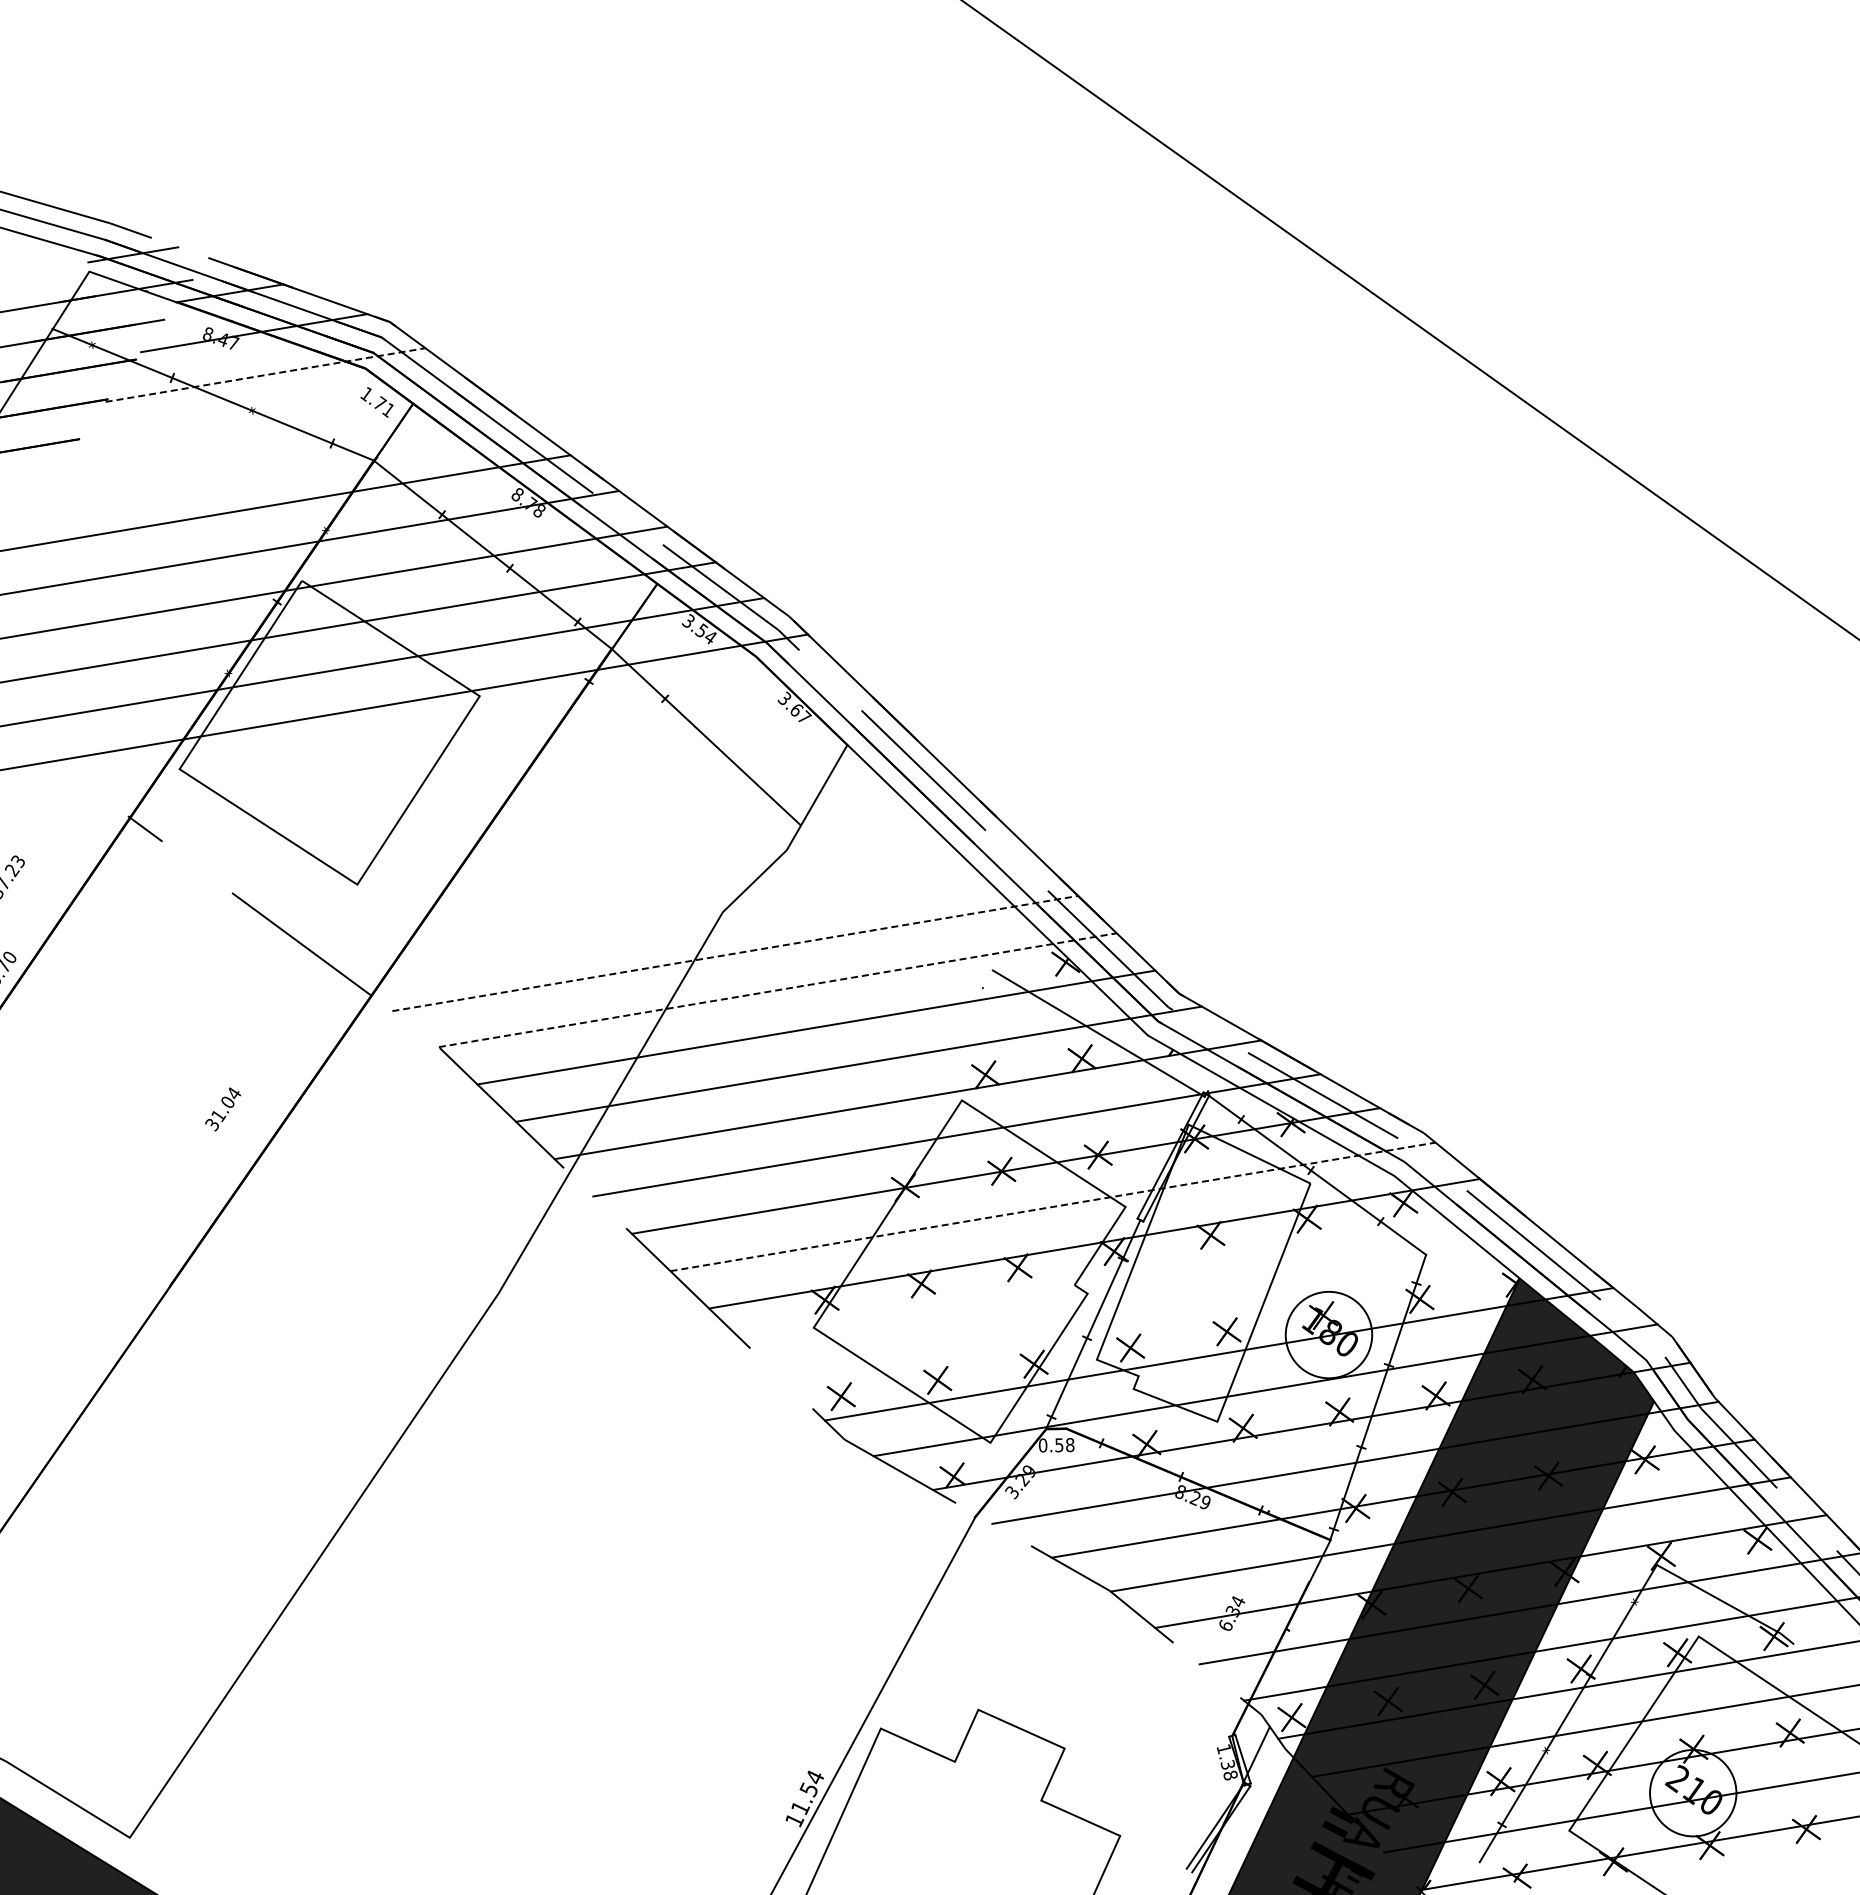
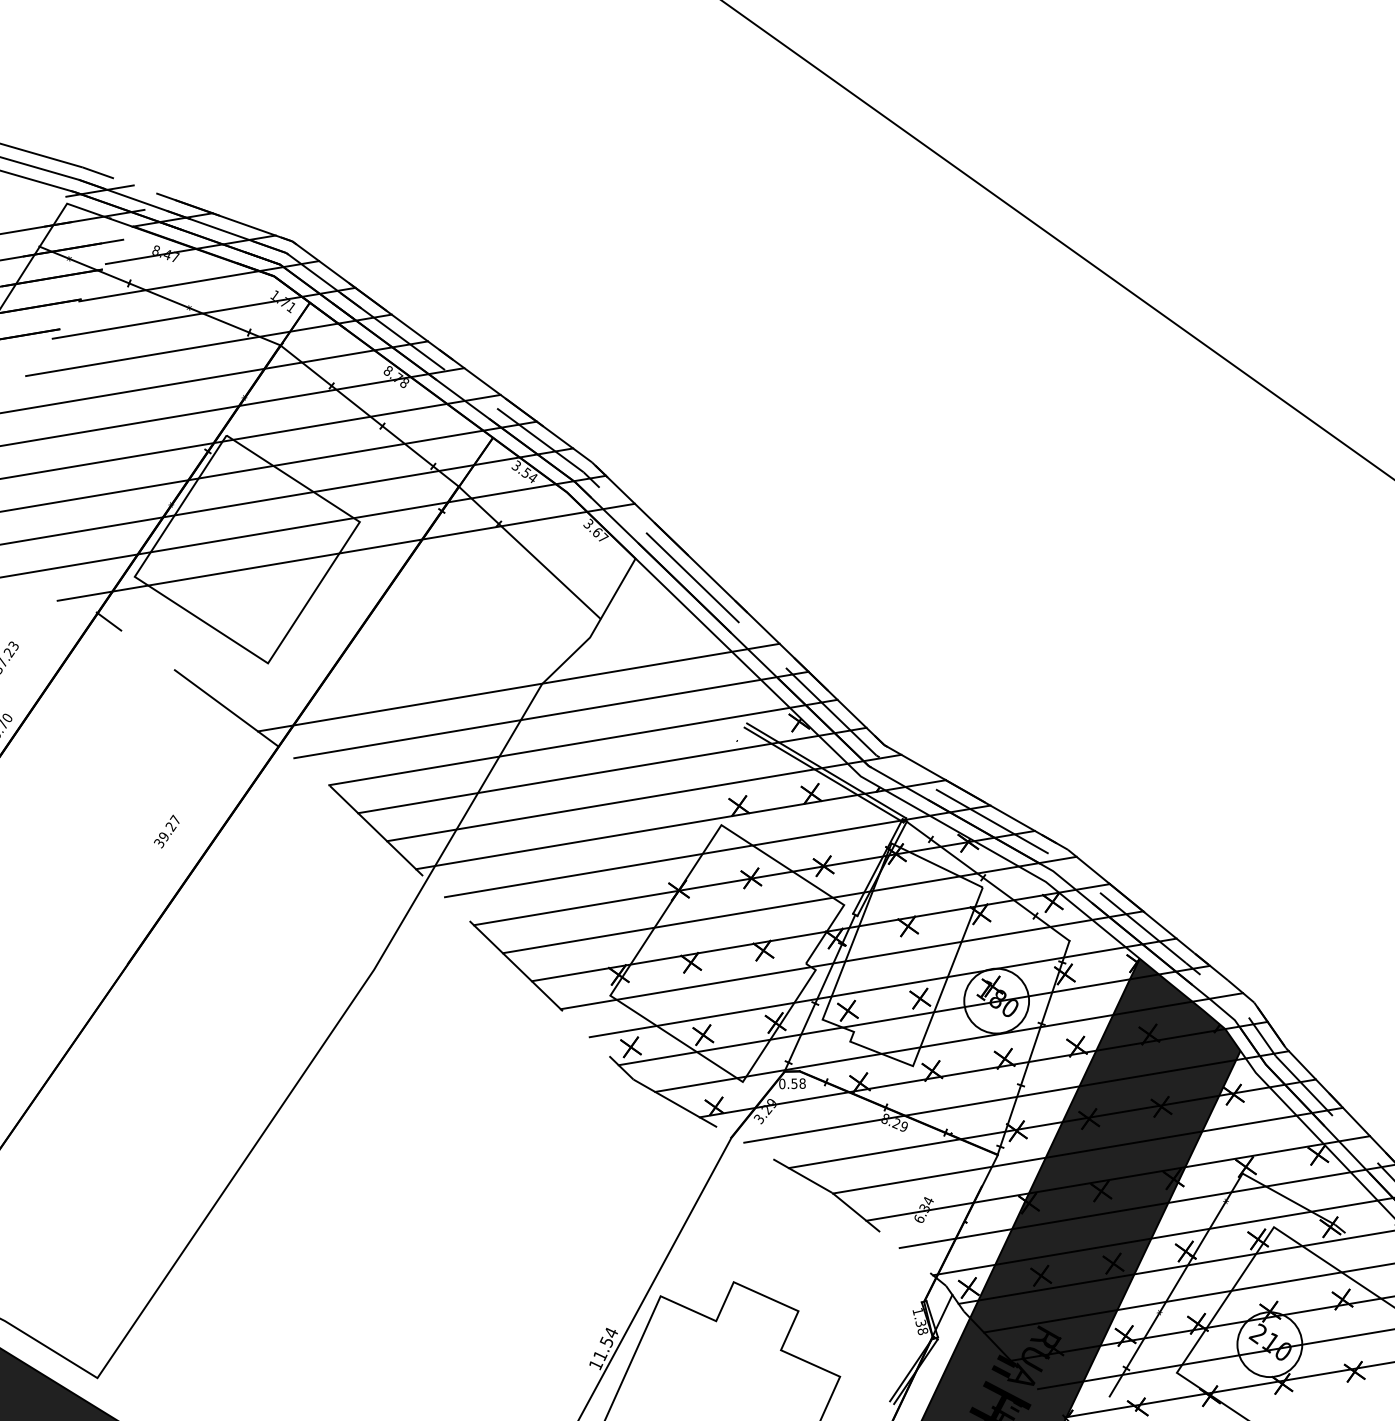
line: (266, 375) -> (199, 281), dashed -> solid
line: (271, 417) -> (203, 313), added
line: (278, 460) -> (208, 345), added
line: (461, 736) -> (346, 552), added
line: (691, 916) -> (518, 687), added
line: (735, 953) -> (551, 714), dashed -> solid
line: (777, 990) -> (583, 742), dashed -> solid
line: (1102, 1027) -> (826, 770), added
text: (226, 1103) -> (169, 827), 31.04 -> 39.27
line: (1053, 1206) -> (790, 904), dashed -> solid
line: (1135, 1280) -> (851, 960), added
line: (1177, 1317) -> (883, 987), added

